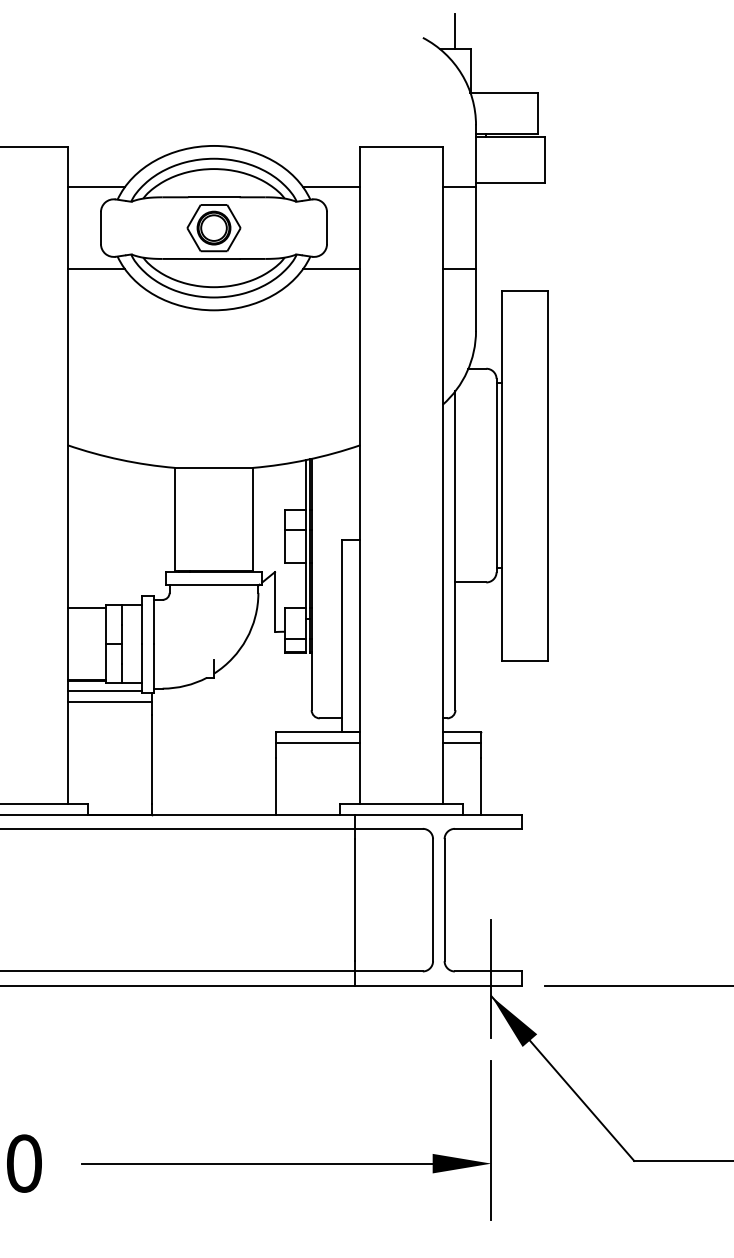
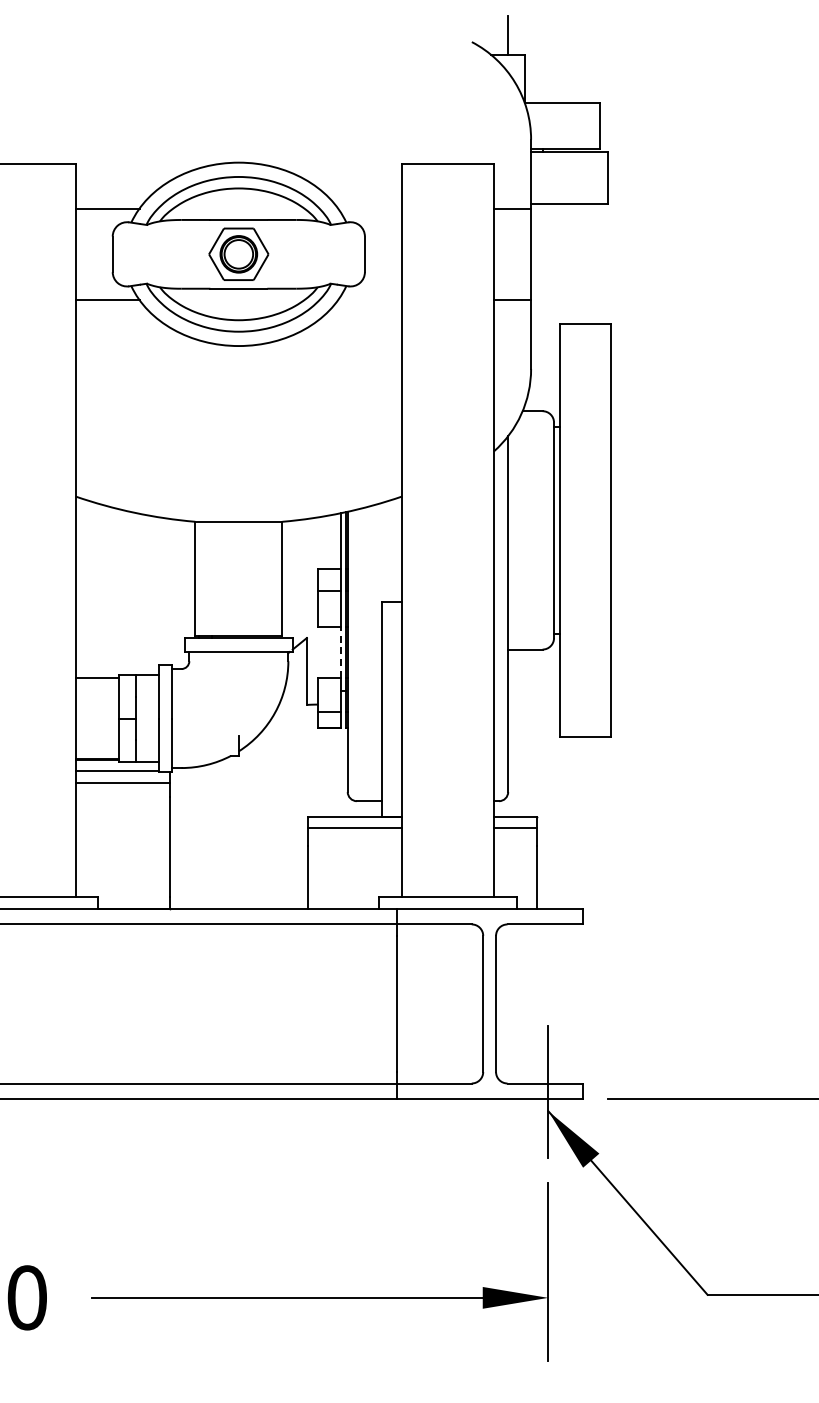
line: (332, 187) -> (370, 208), removed
line: (332, 269) -> (370, 300), removed
line: (306, 584) -> (341, 651), solid -> dashed

